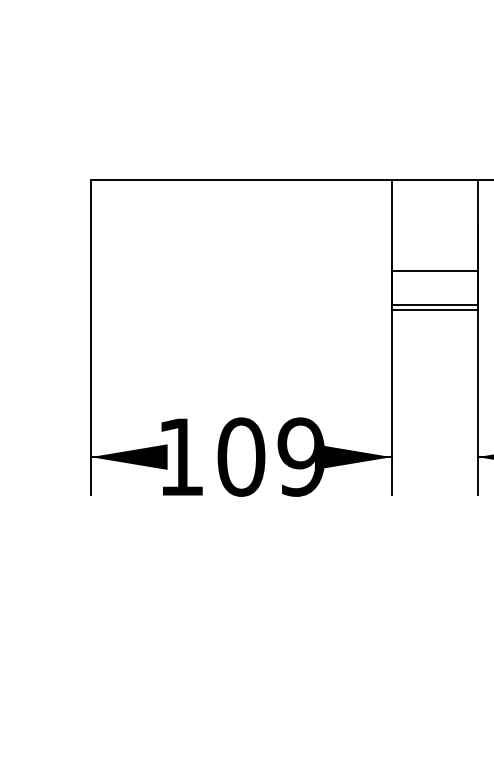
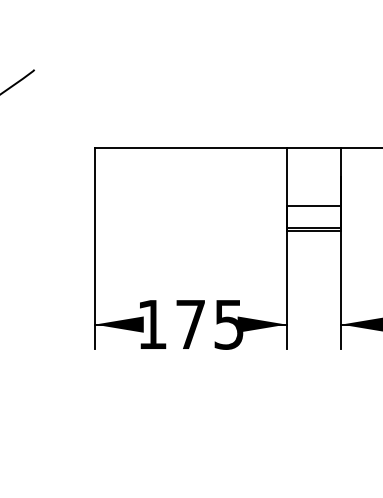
text: (270, 456) -> (209, 324), 109 -> 175

